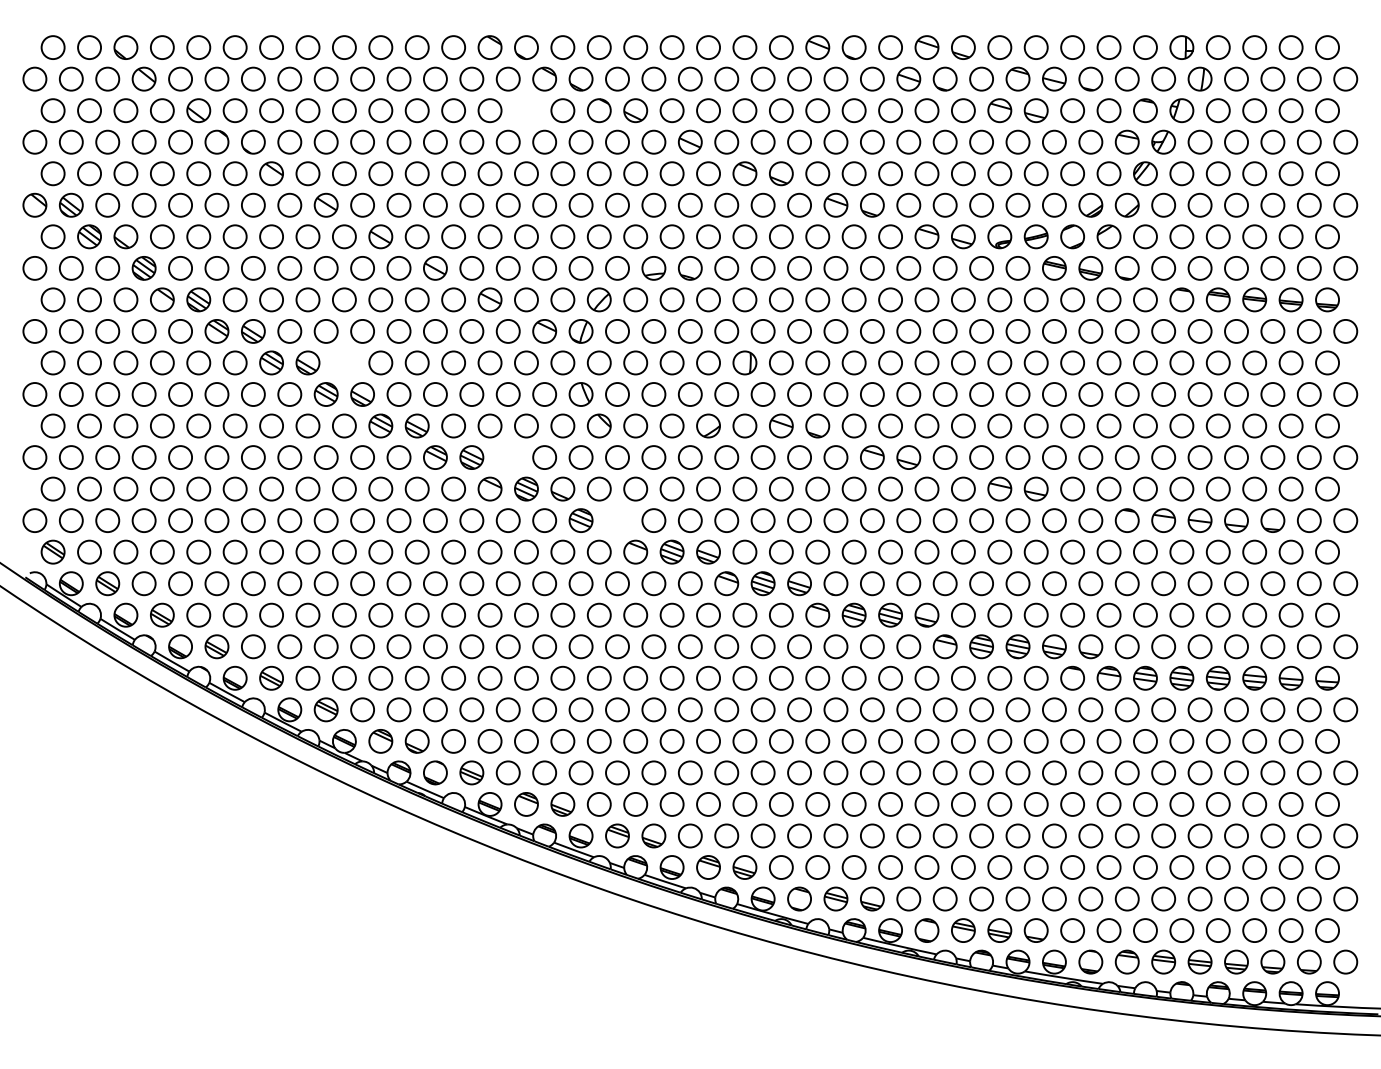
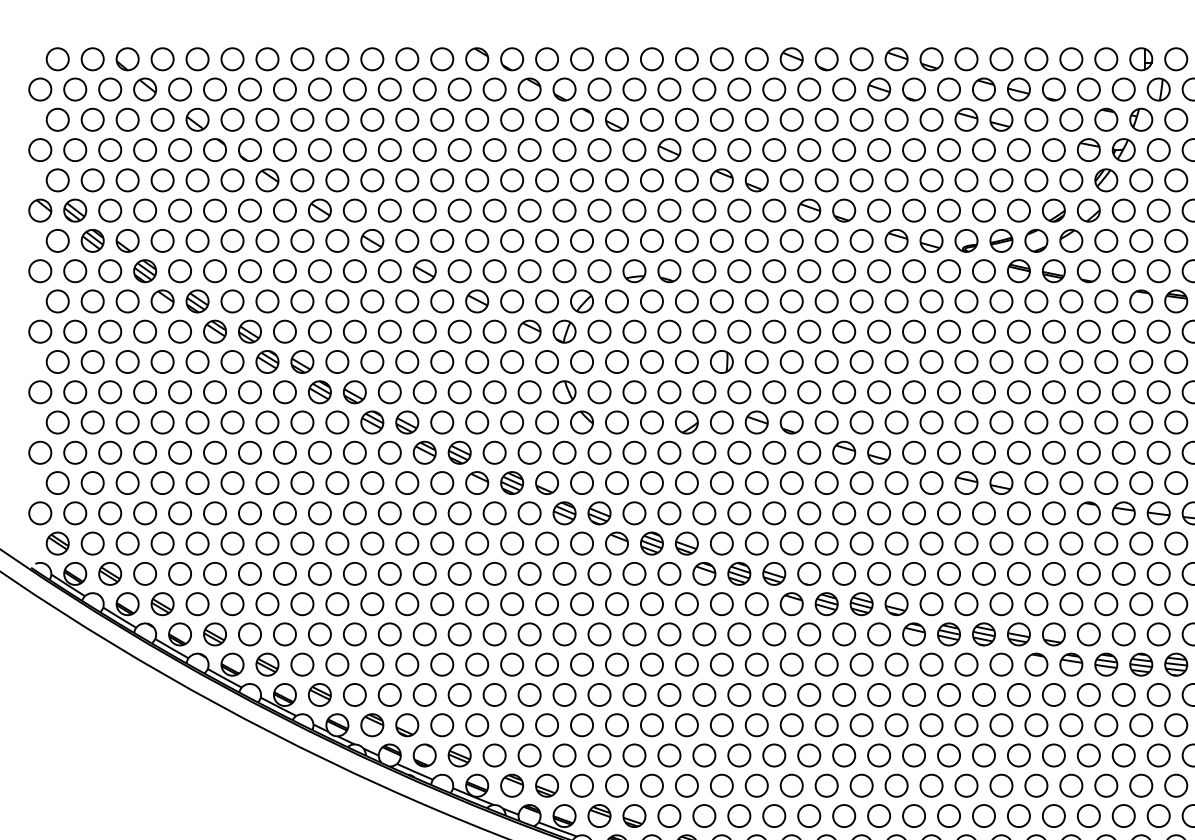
circle: (526, 110) -> (512, 119), added
circle: (344, 362) -> (337, 361), added
circle: (507, 457) -> (493, 452), added
part: (617, 520) -> (599, 513), added

